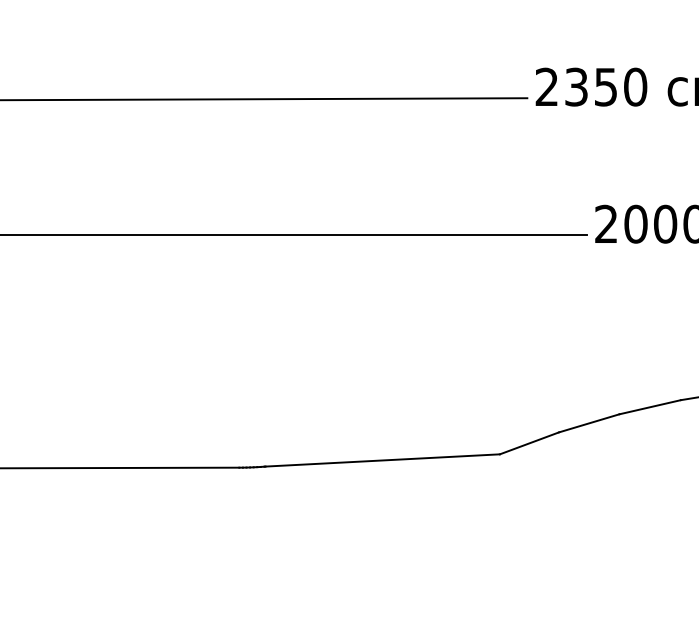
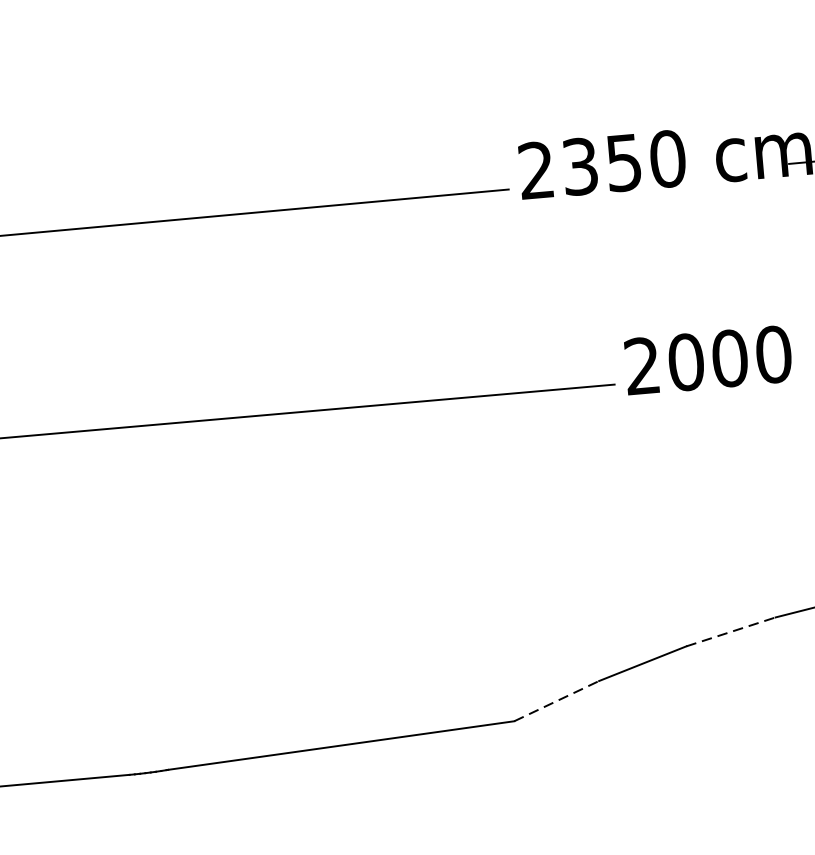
line: (650, 407) -> (731, 632), solid -> dashed
line: (529, 443) -> (556, 701), solid -> dashed

